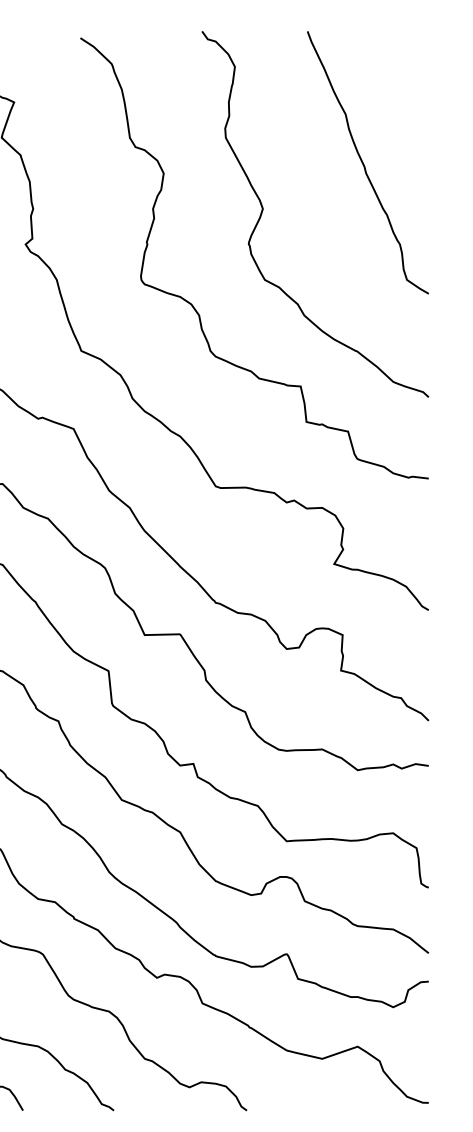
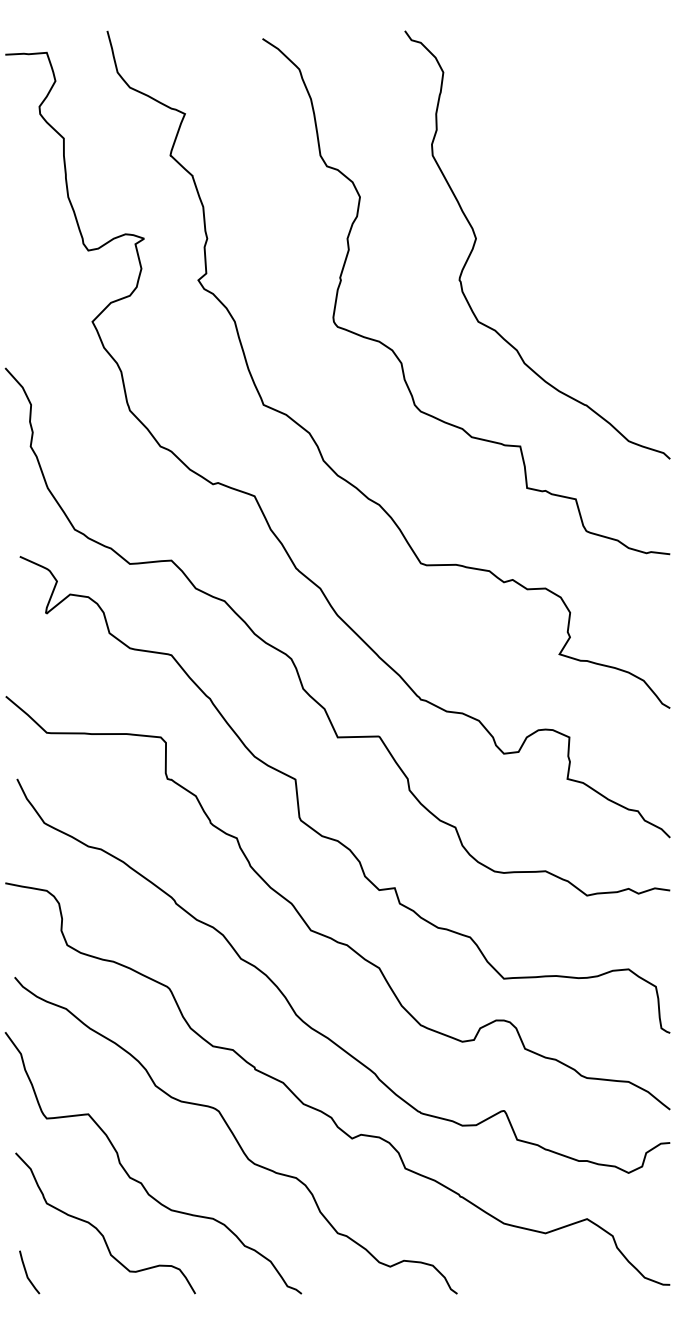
curve: (364, 163) -> (594, 185), removed

